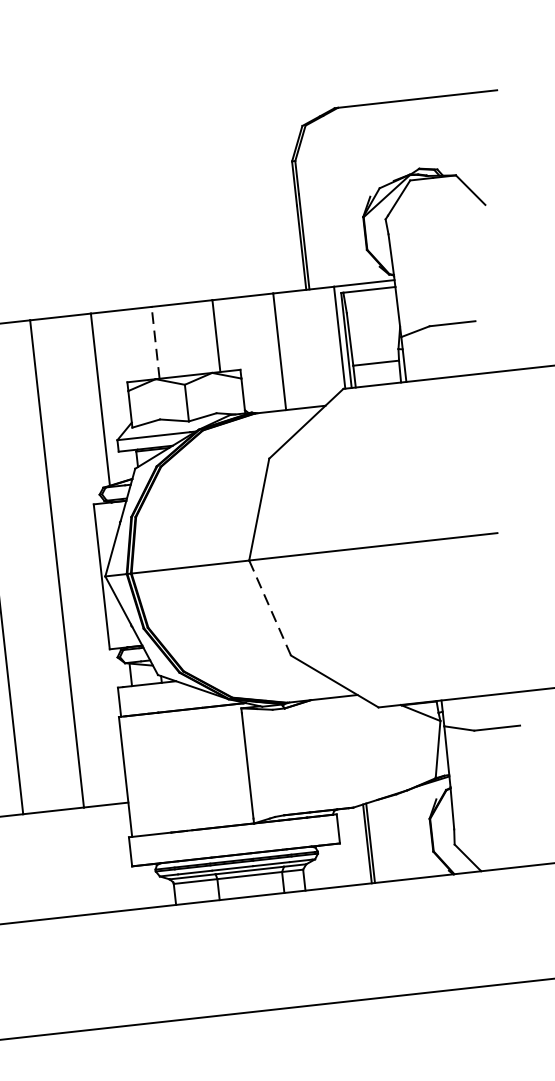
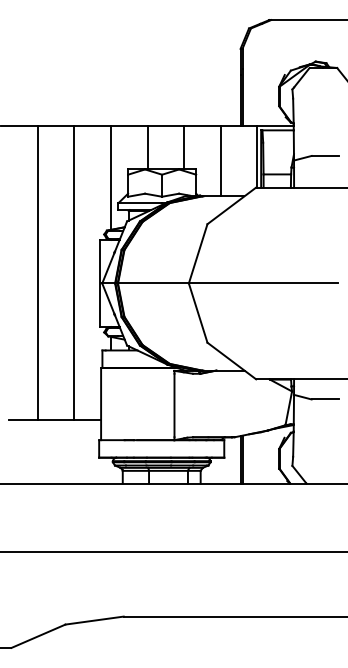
line: (155, 342) -> (147, 147), dashed -> solid
line: (270, 606) -> (198, 312), dashed -> solid

